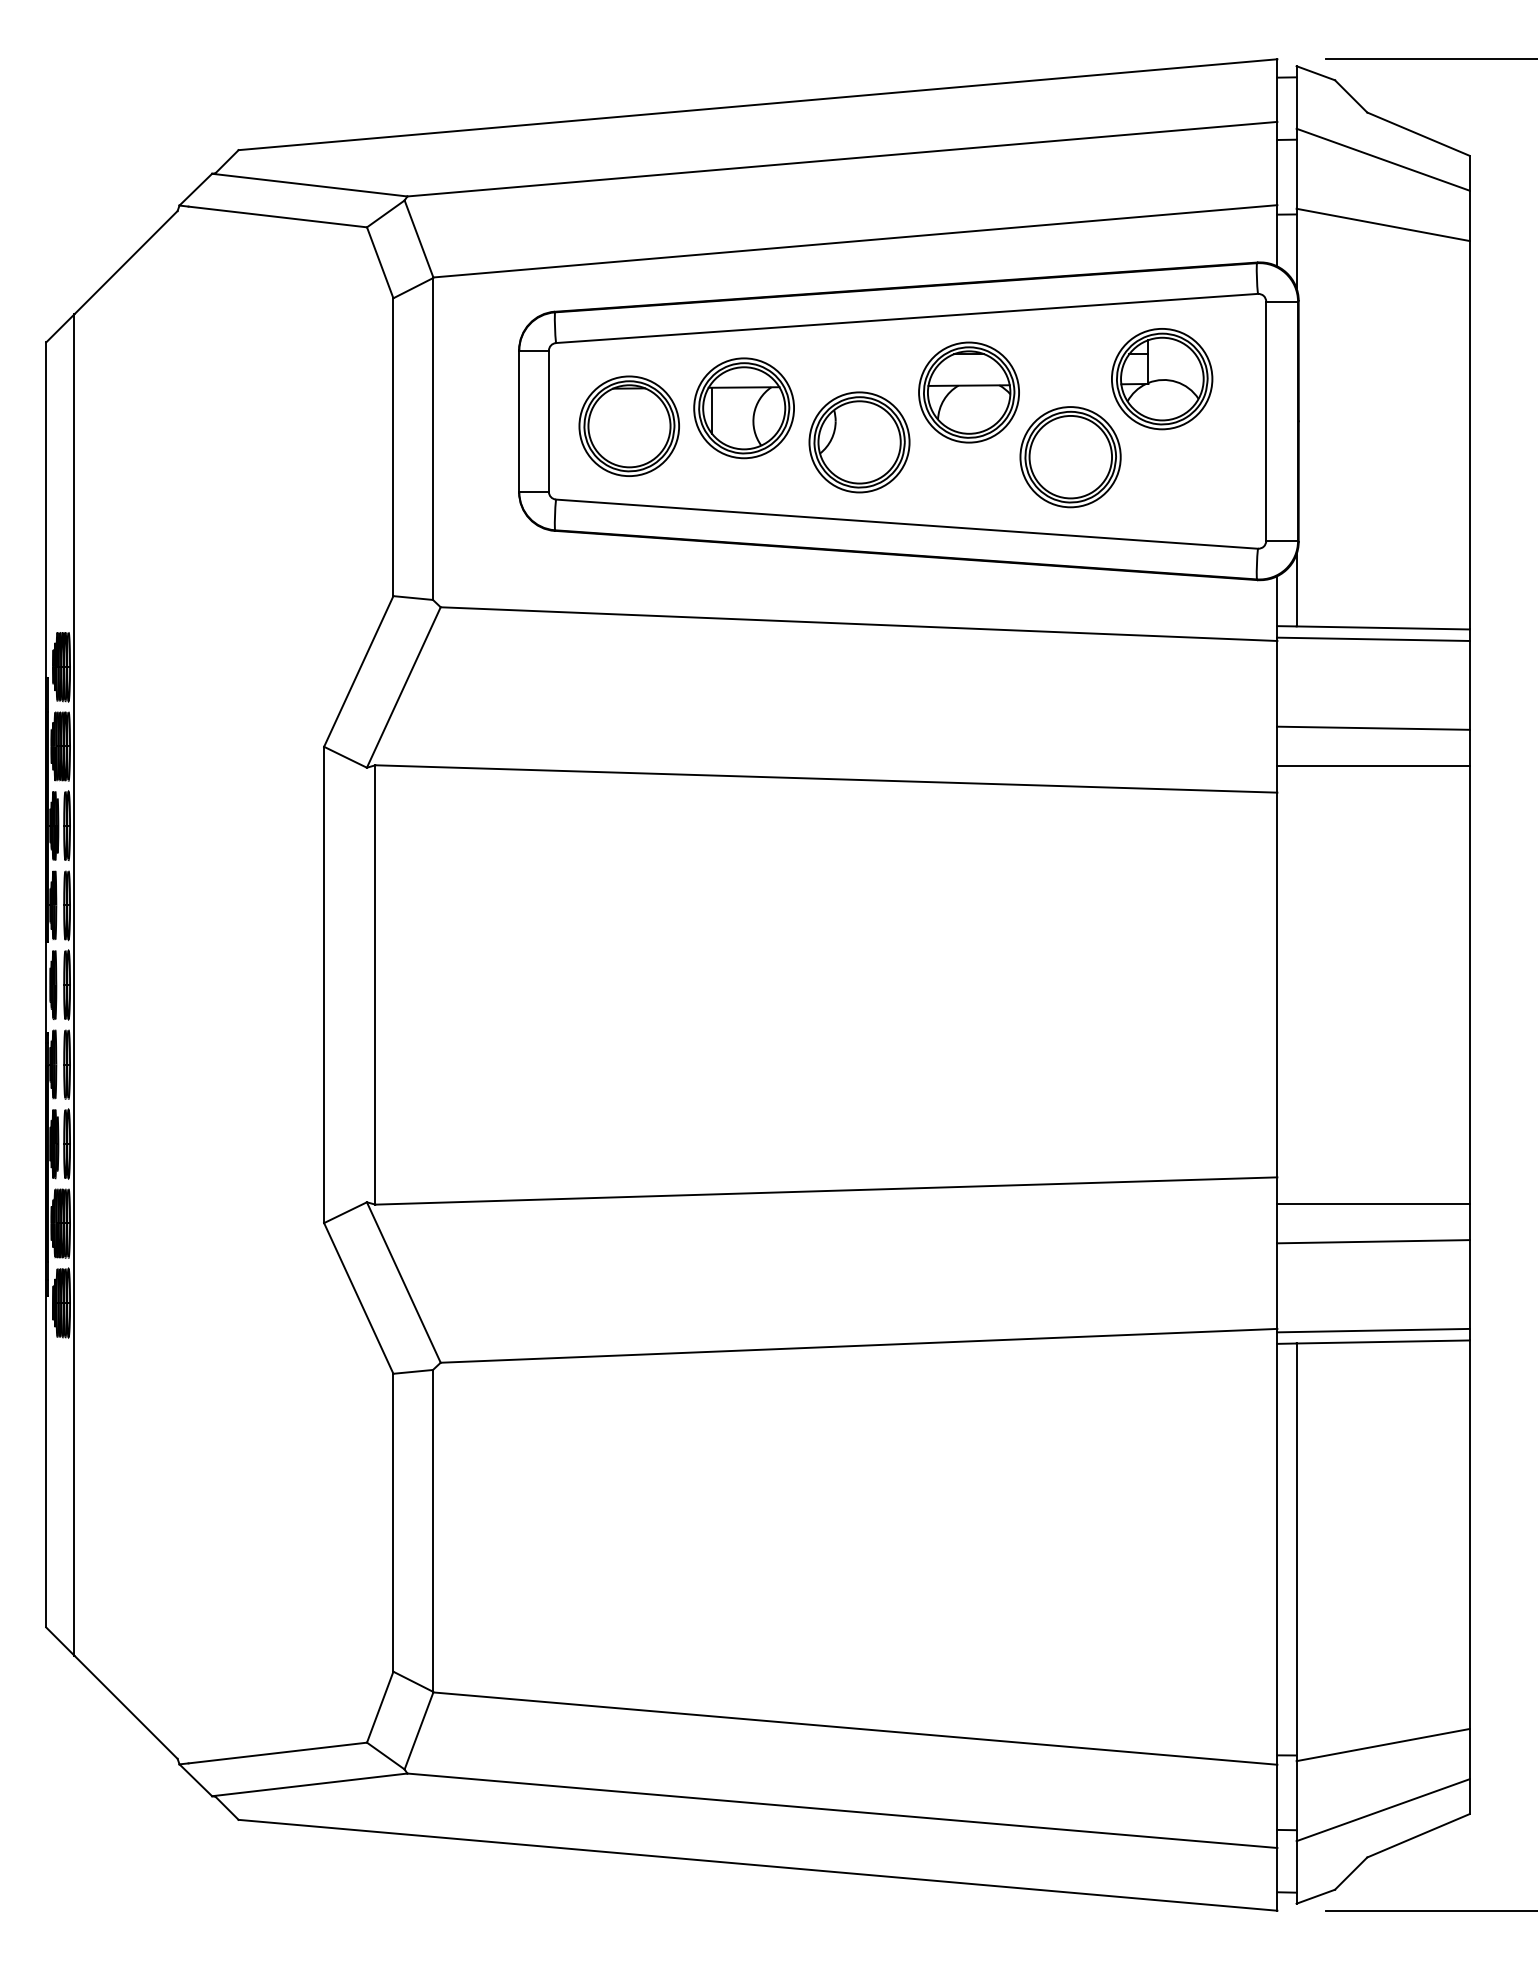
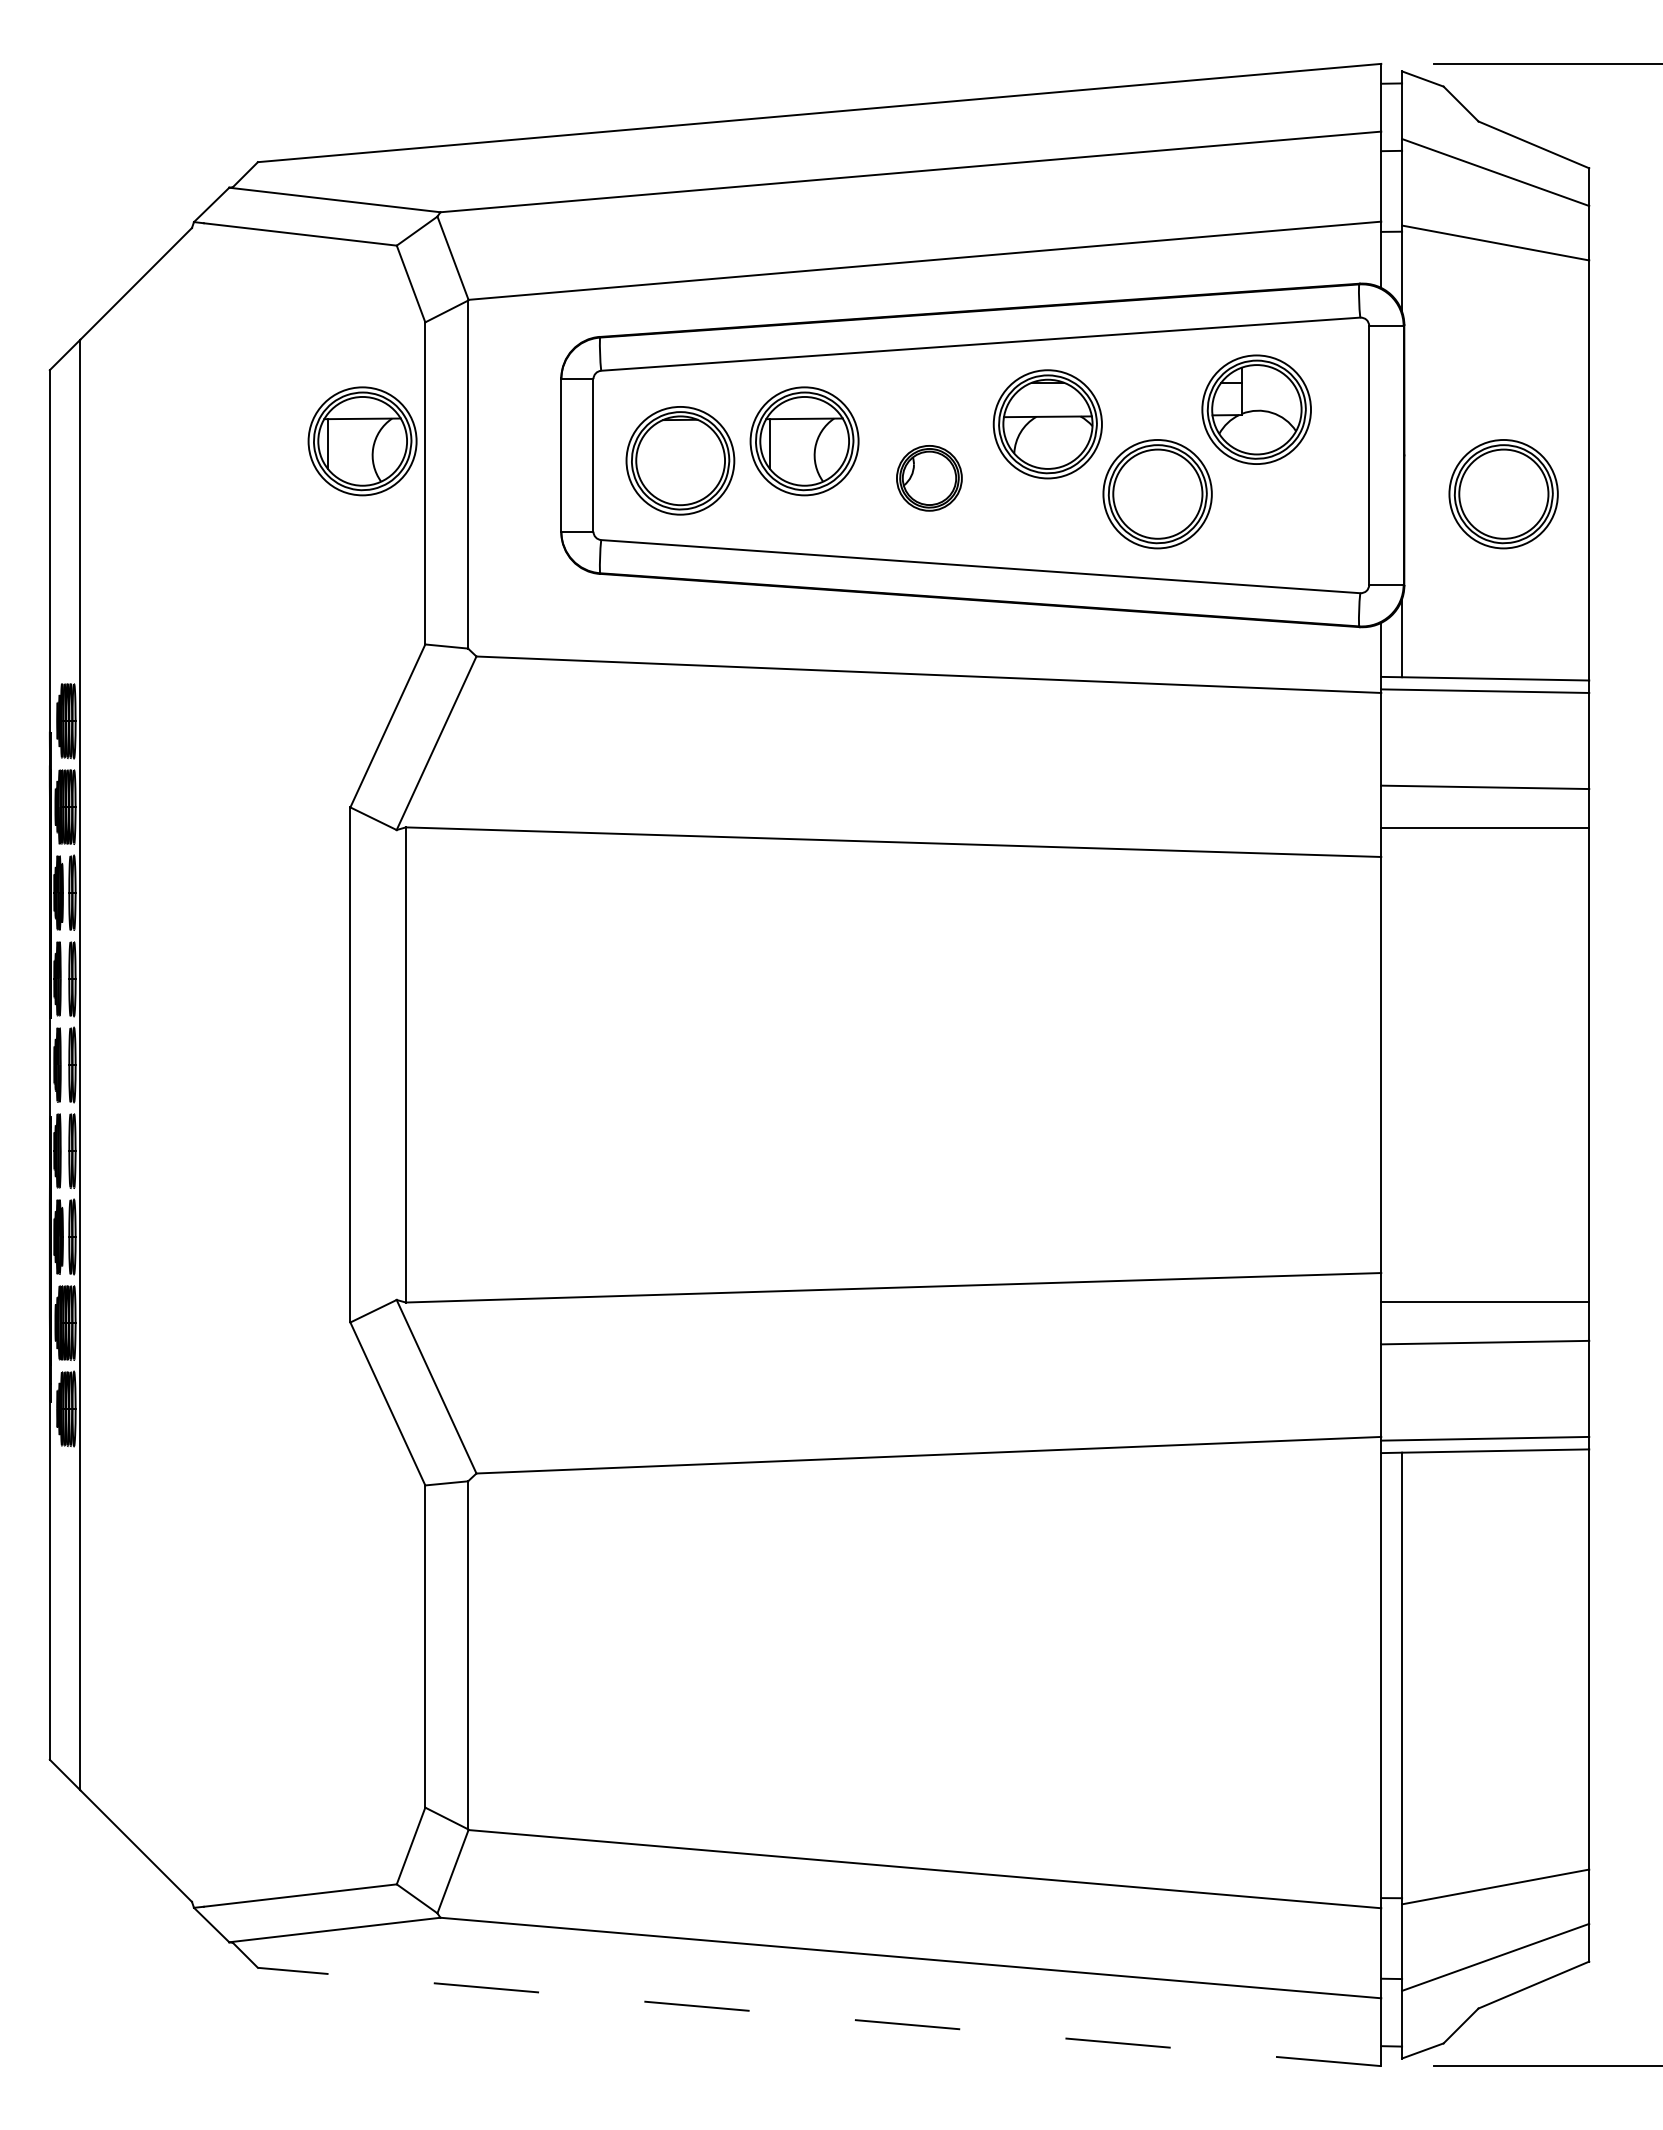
part: (335, 408) -> (362, 441), added
part: (859, 442) -> (929, 478), size x0.6
part: (1390, 457) -> (1503, 494), added
line: (757, 1864) -> (819, 2016), solid -> dashed

